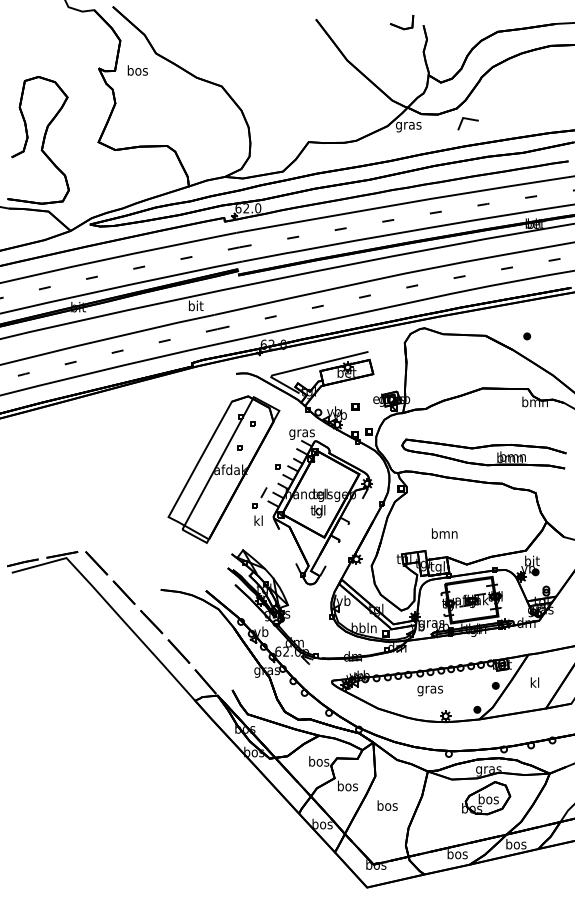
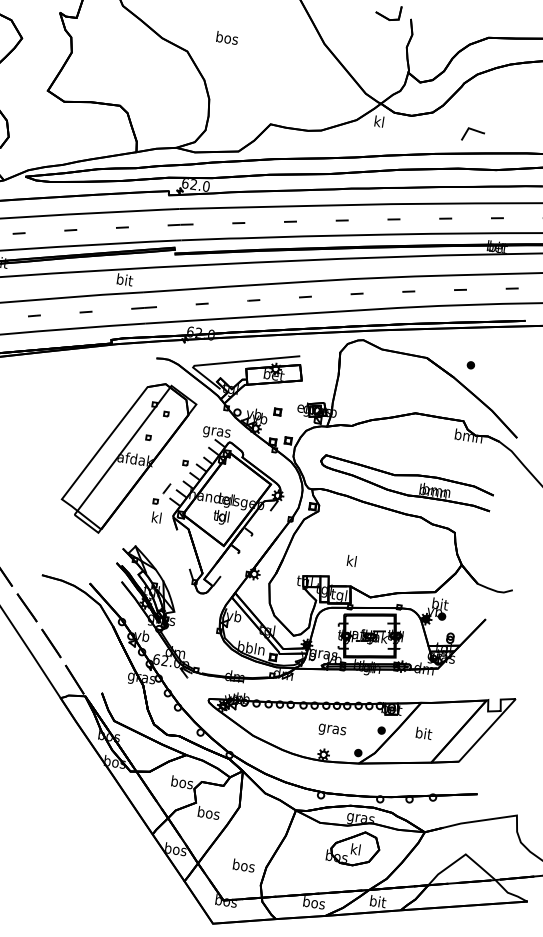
text: (137, 70) -> (227, 37), moved
line: (469, 120) -> (475, 131), moved
text: (408, 125) -> (378, 122), gras -> kl
text: (444, 533) -> (351, 560), bmn -> kl
text: (535, 682) -> (424, 733), kl -> bit
text: (430, 690) -> (332, 730), moved
text: (488, 798) -> (355, 848), bos -> kl
text: (387, 805) -> (243, 865), moved
text: (516, 843) -> (378, 900), bos -> bit

